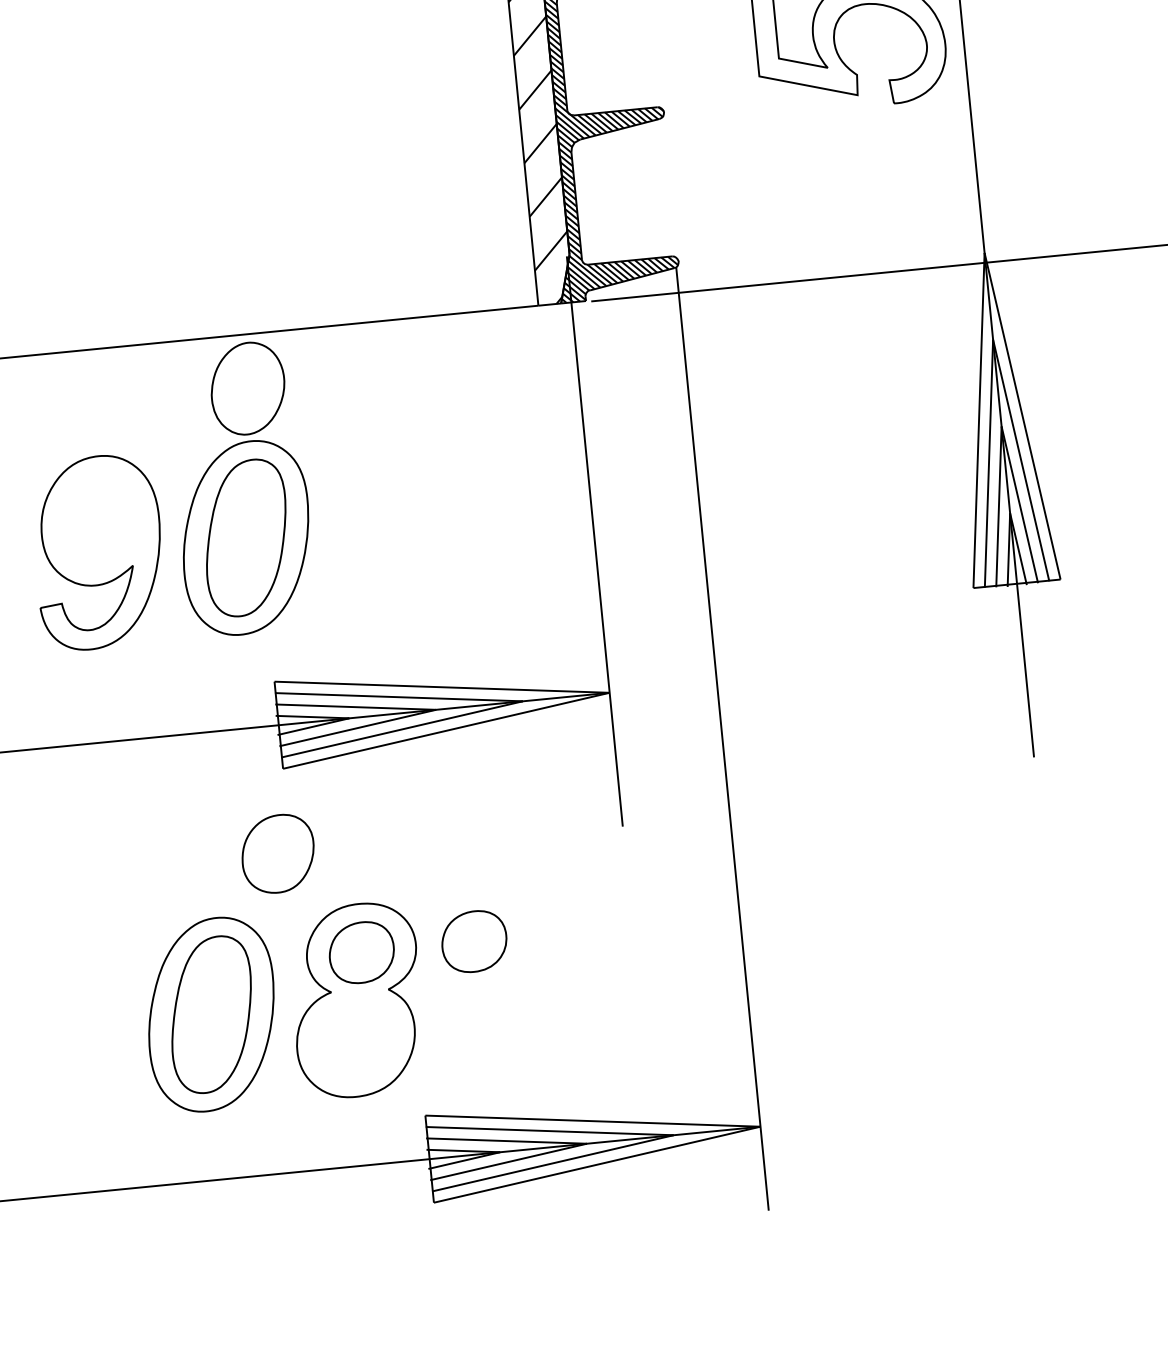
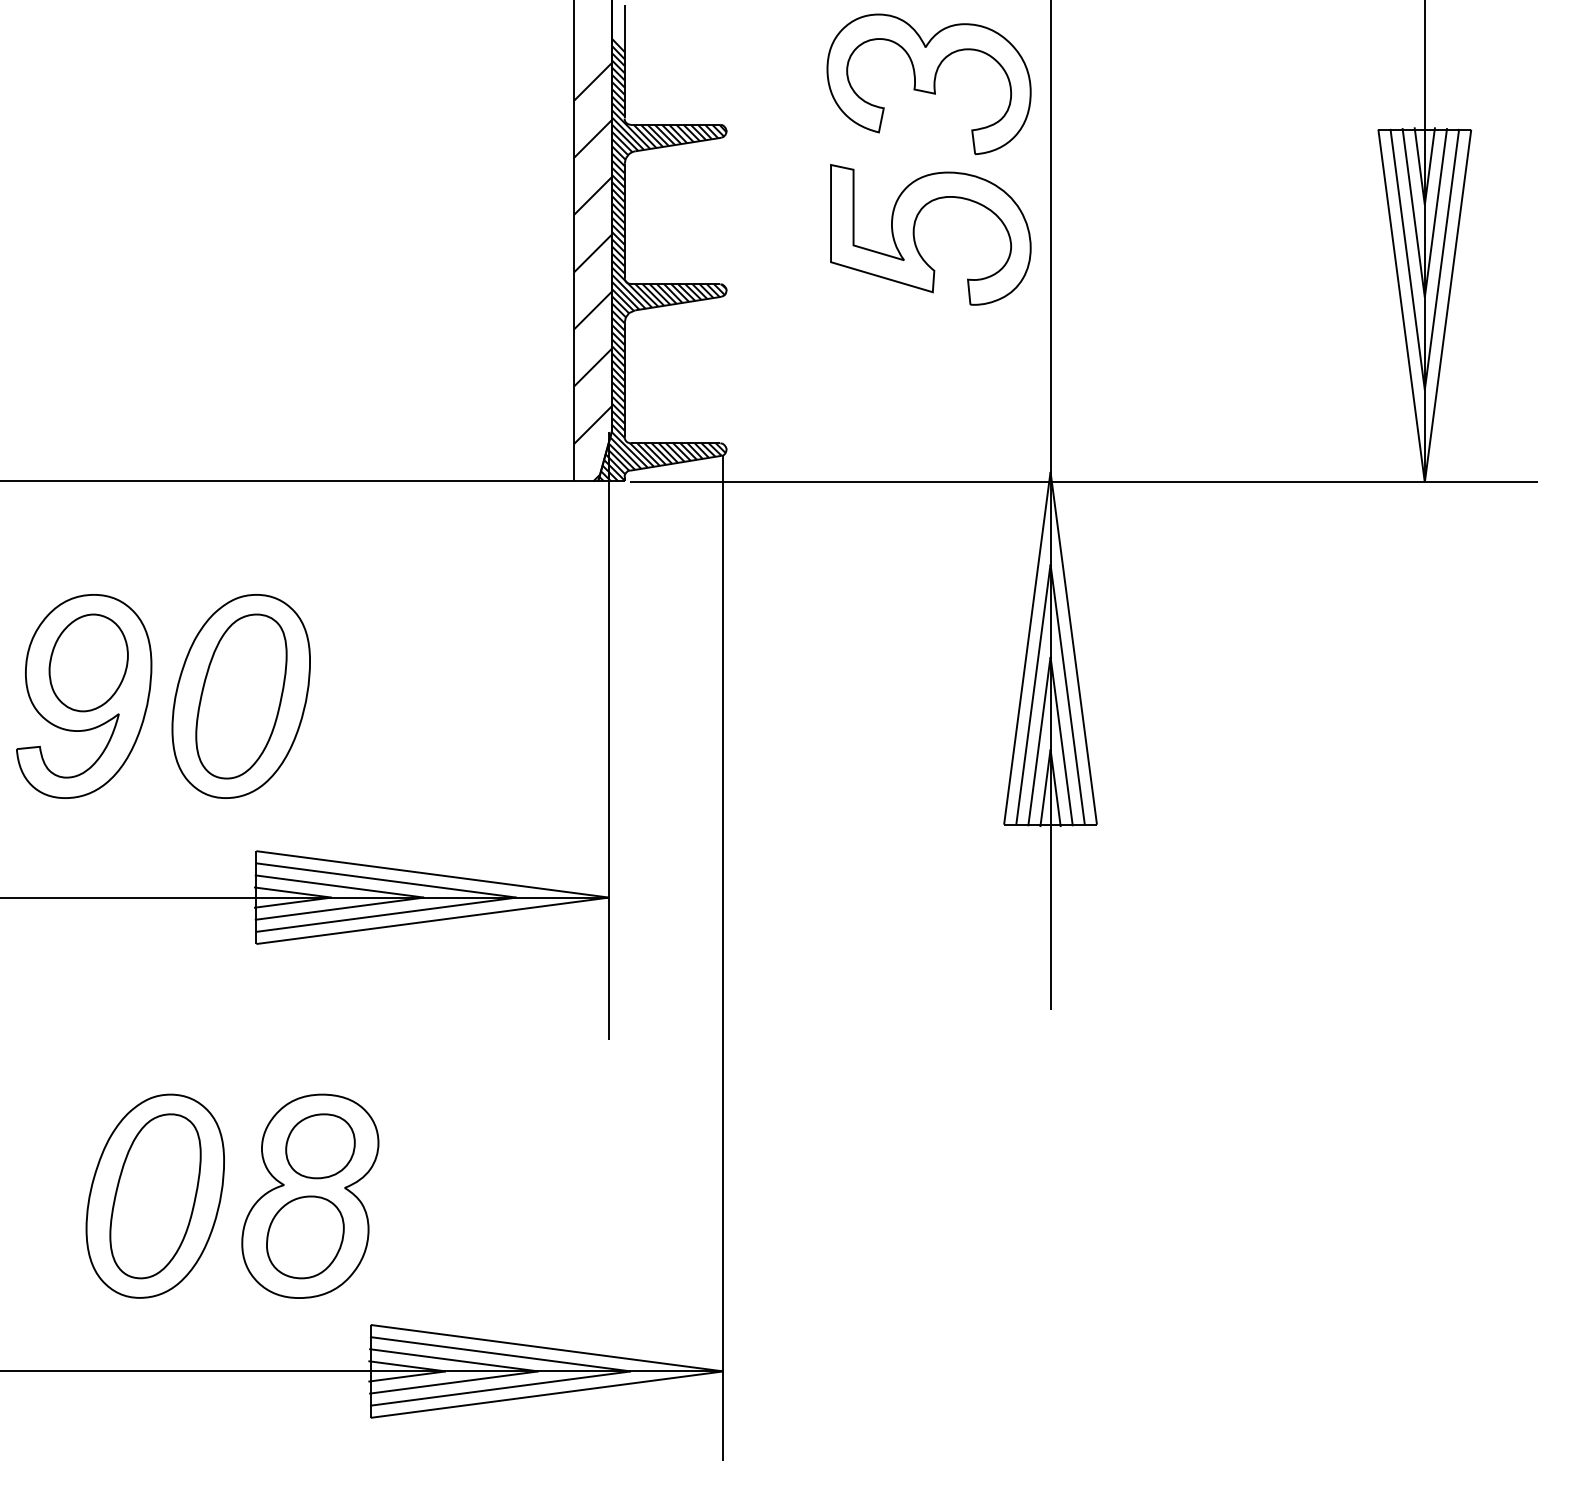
part: (247, 388) -> (88, 662), moved
part: (278, 853) -> (305, 1237), moved
part: (474, 941) -> (440, 1146), removed

